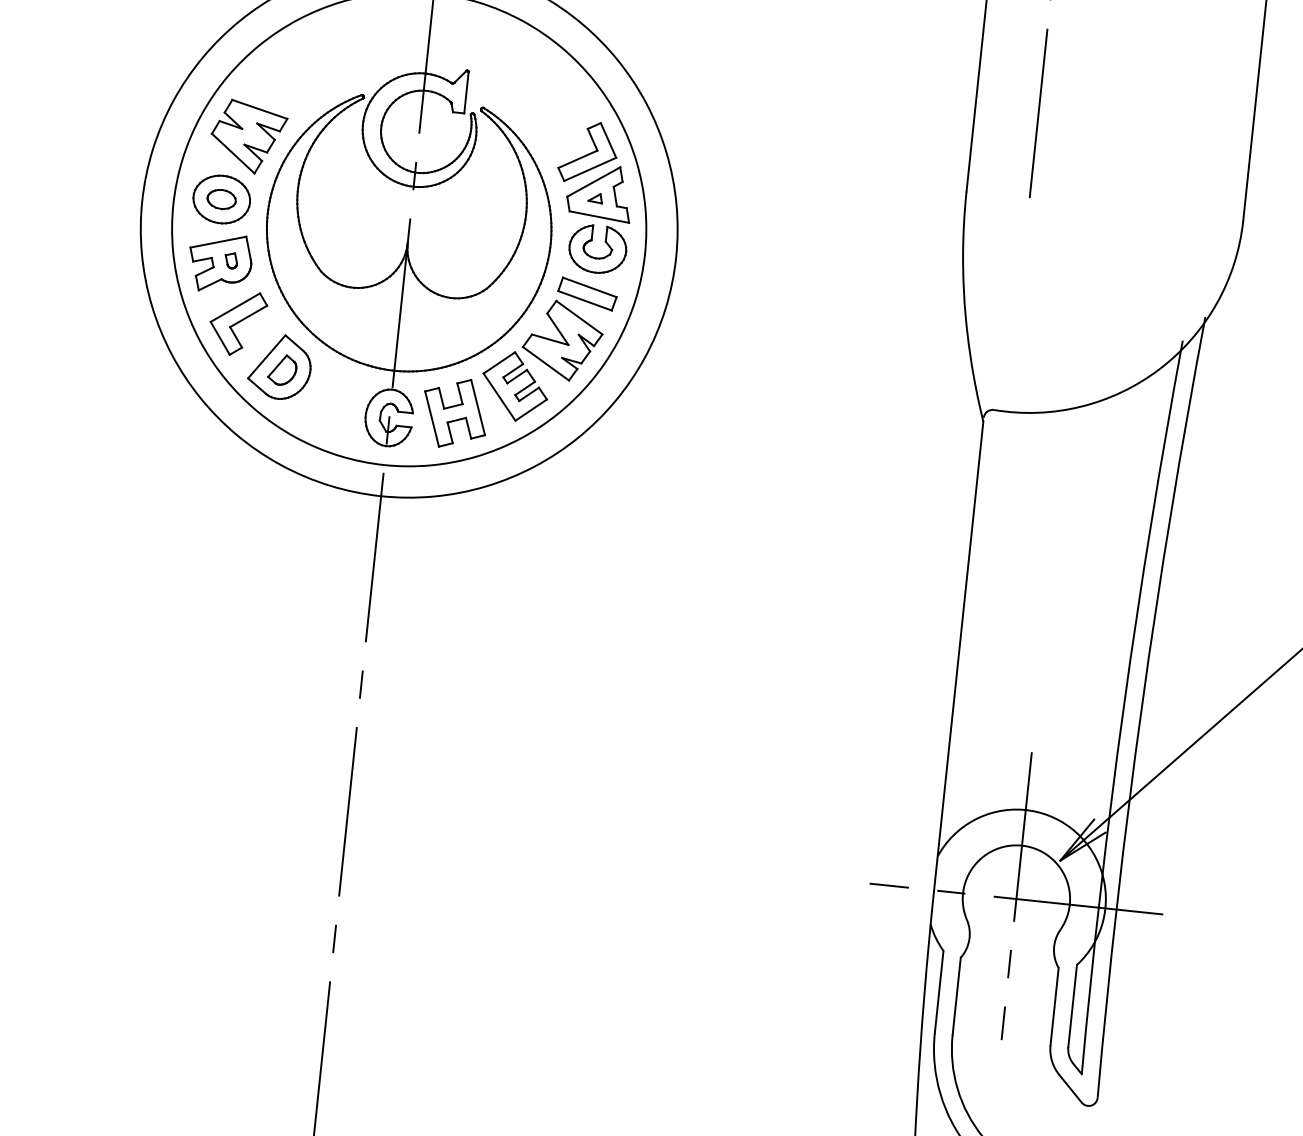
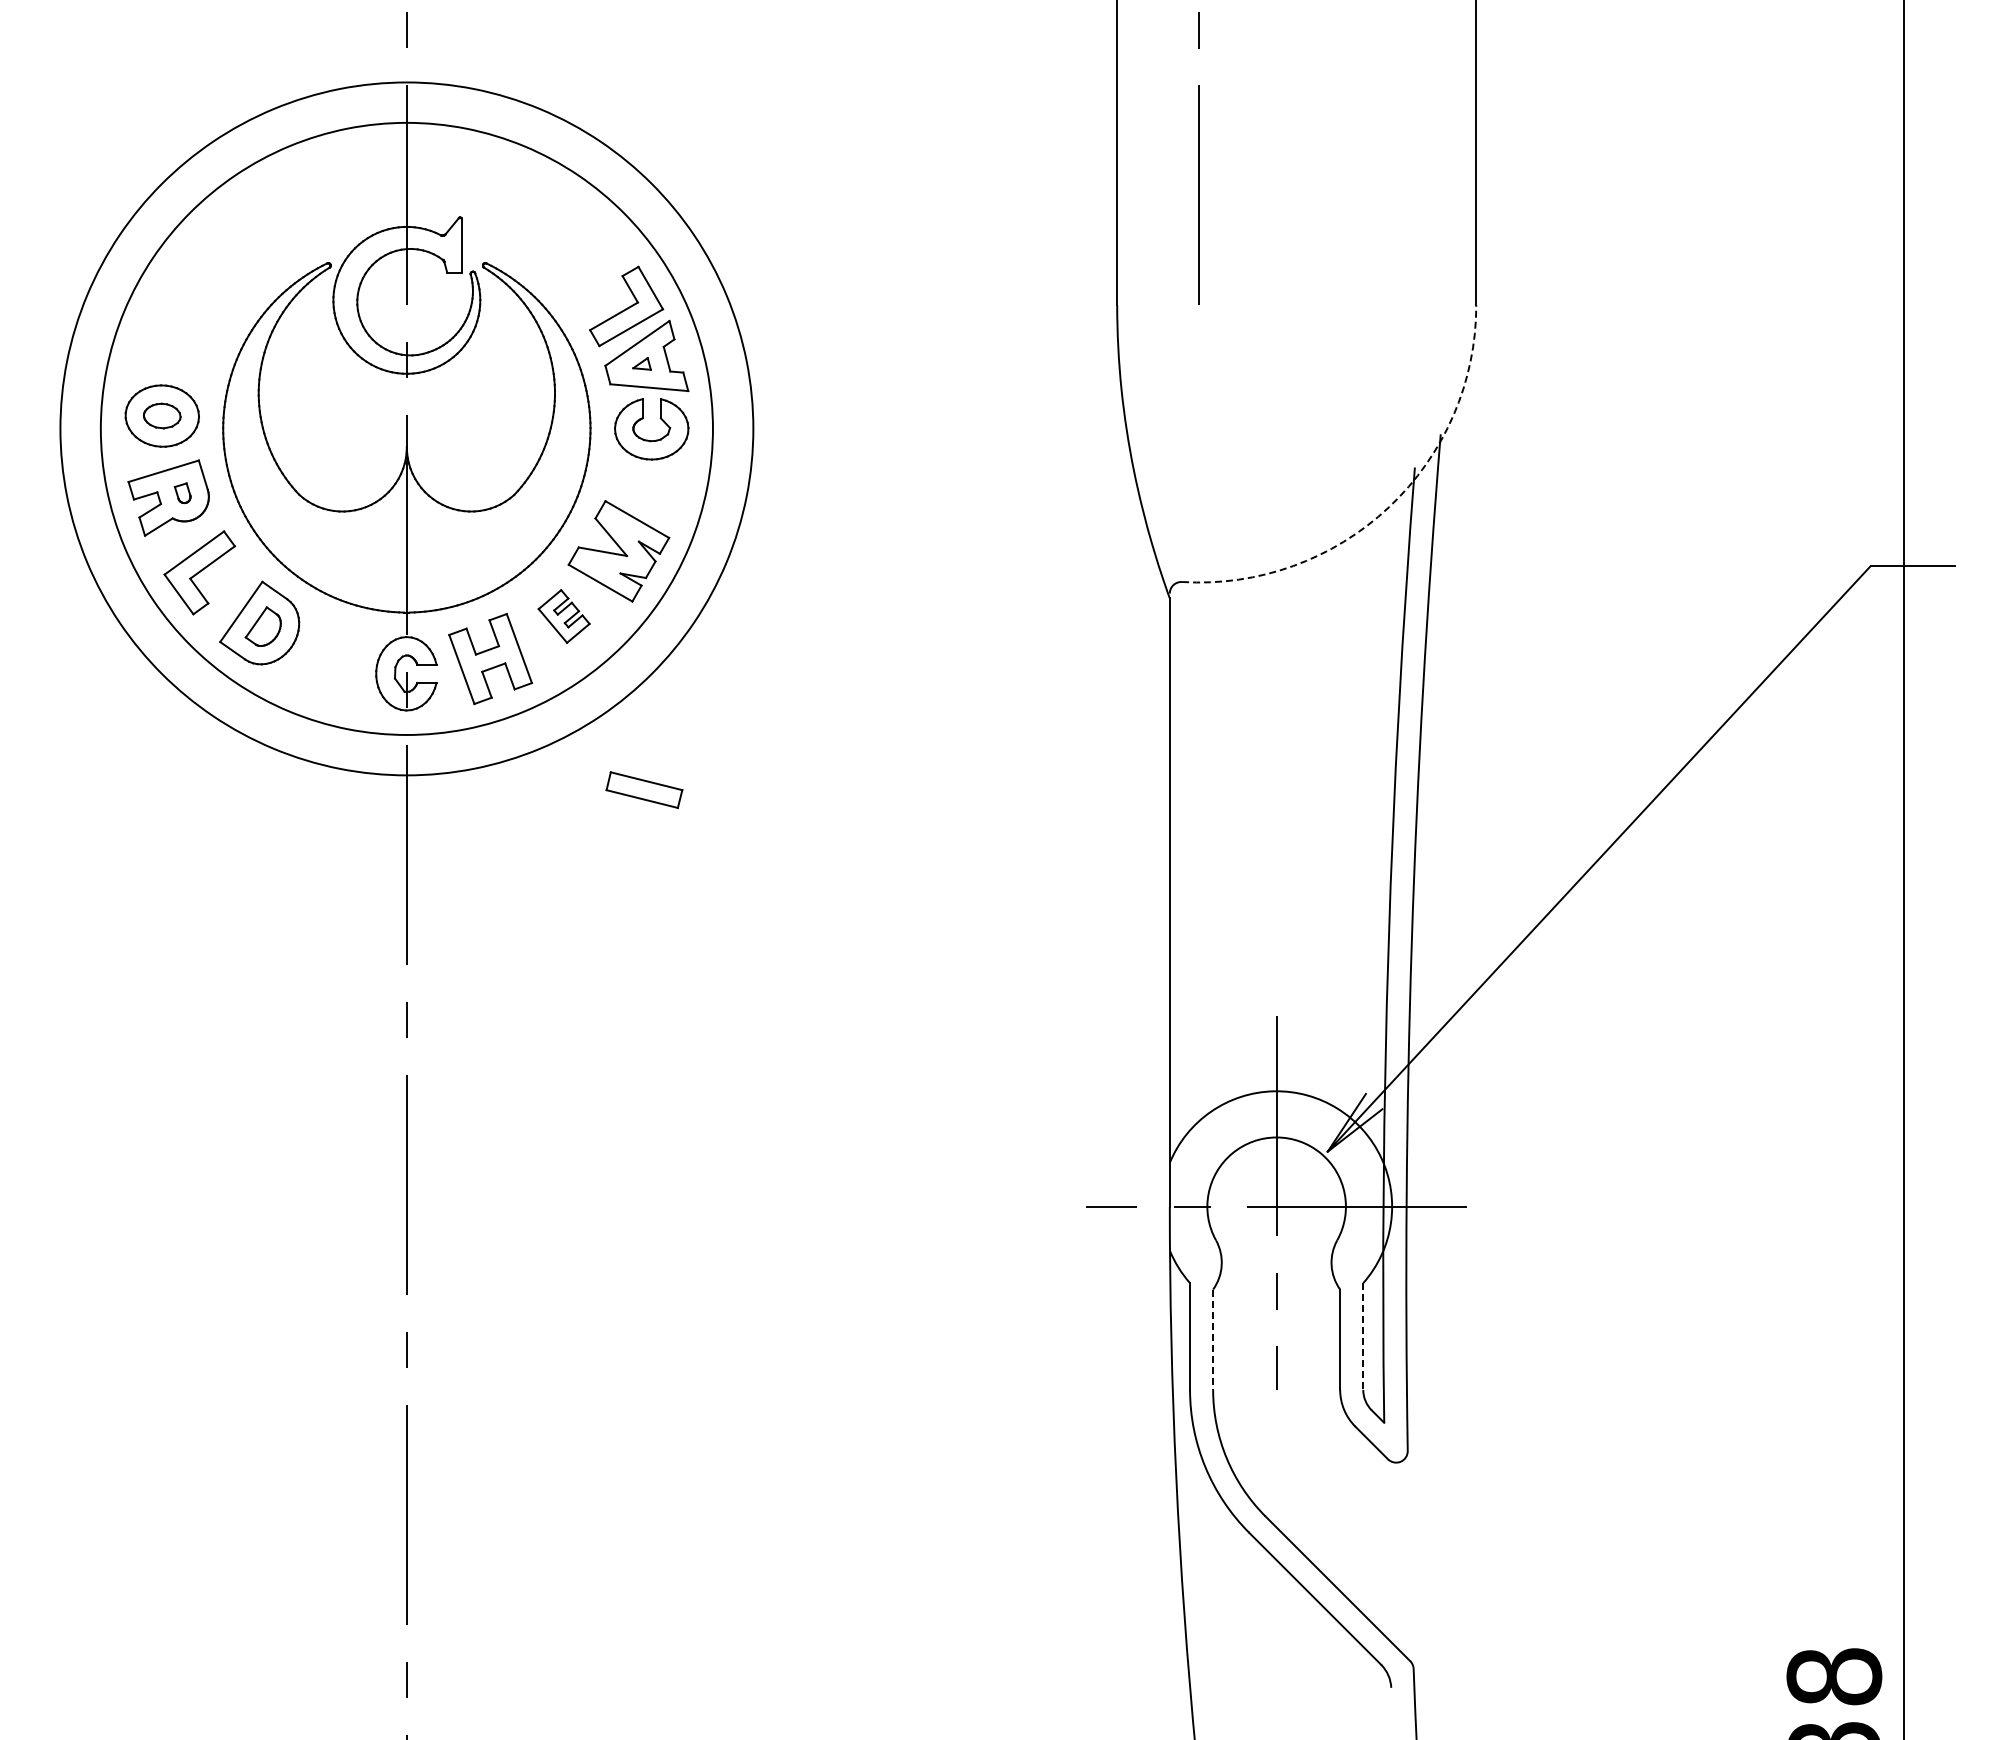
part: (247, 137) -> (187, 332), removed
part: (587, 293) -> (644, 789), moved
arc: (1160, 369) -> (1389, 507), solid -> dashed
part: (514, 386) -> (563, 616), size x0.6
line: (956, 996) -> (1213, 1340), solid -> dashed
line: (1072, 1006) -> (1363, 1337), solid -> dashed

